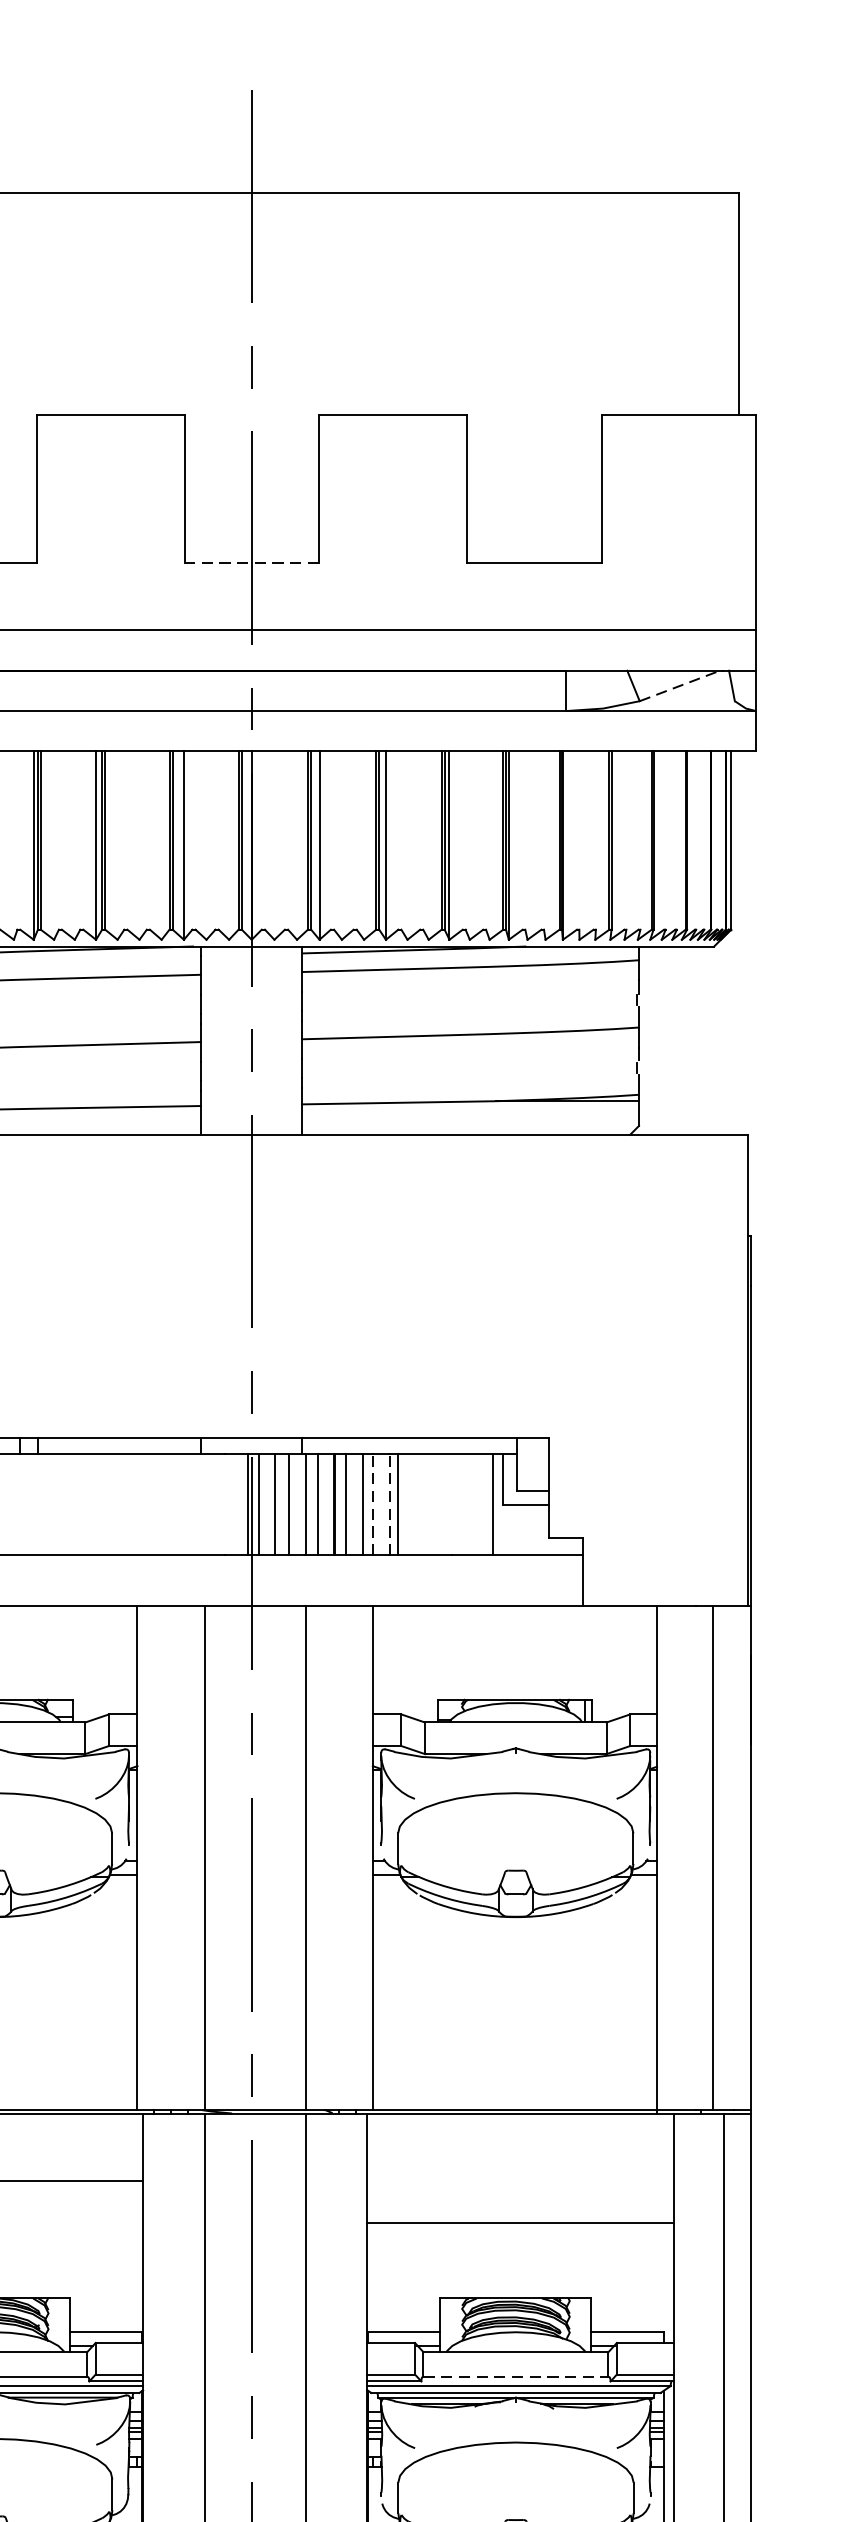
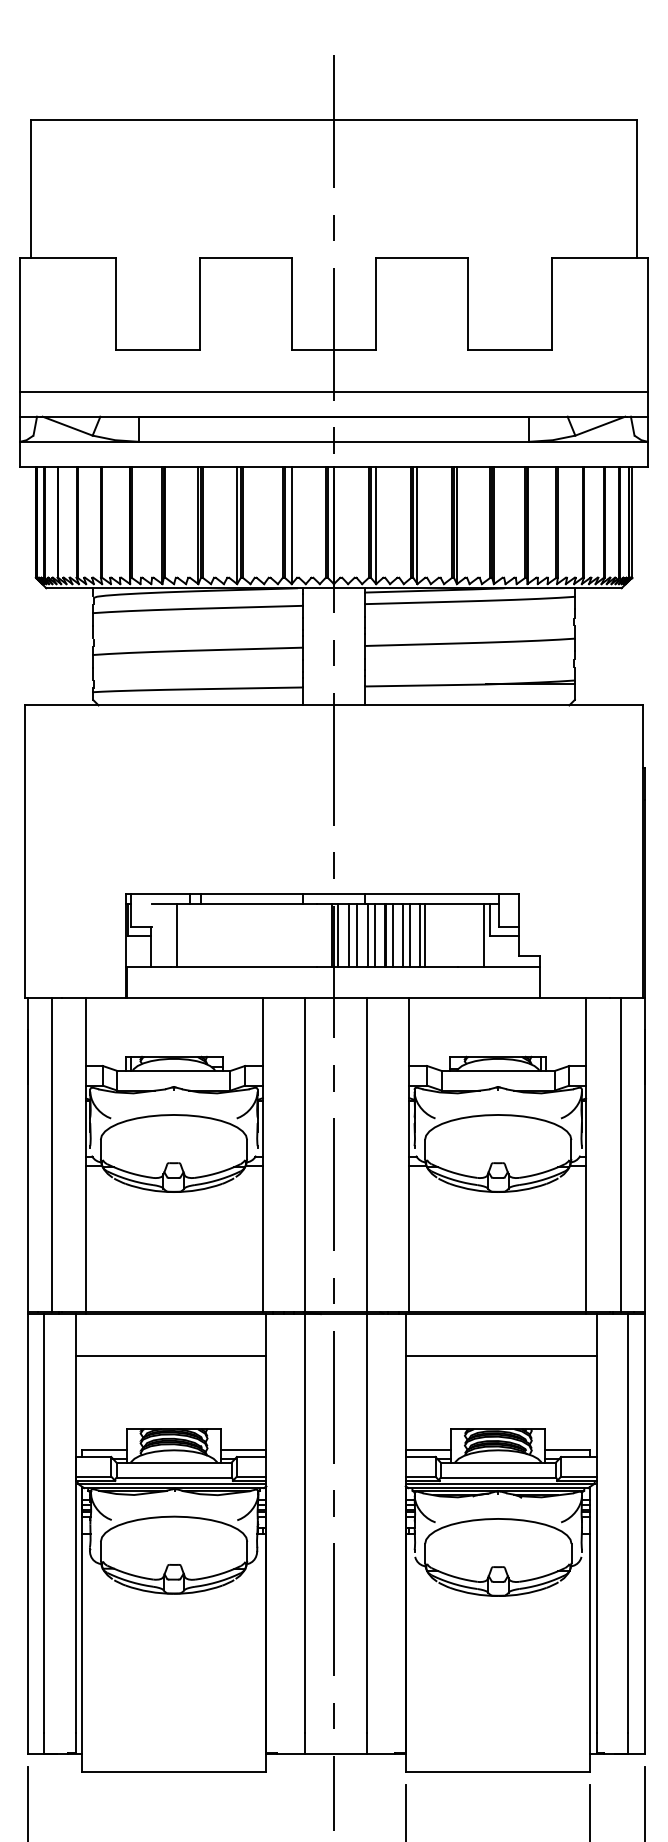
line: (252, 562) -> (334, 349), dashed -> solid
line: (680, 686) -> (600, 426), dashed -> solid
line: (373, 1504) -> (409, 935), dashed -> solid
line: (389, 1504) -> (419, 935), dashed -> solid
line: (519, 2223) -> (500, 1356), moved
line: (516, 2377) -> (498, 1478), dashed -> solid

